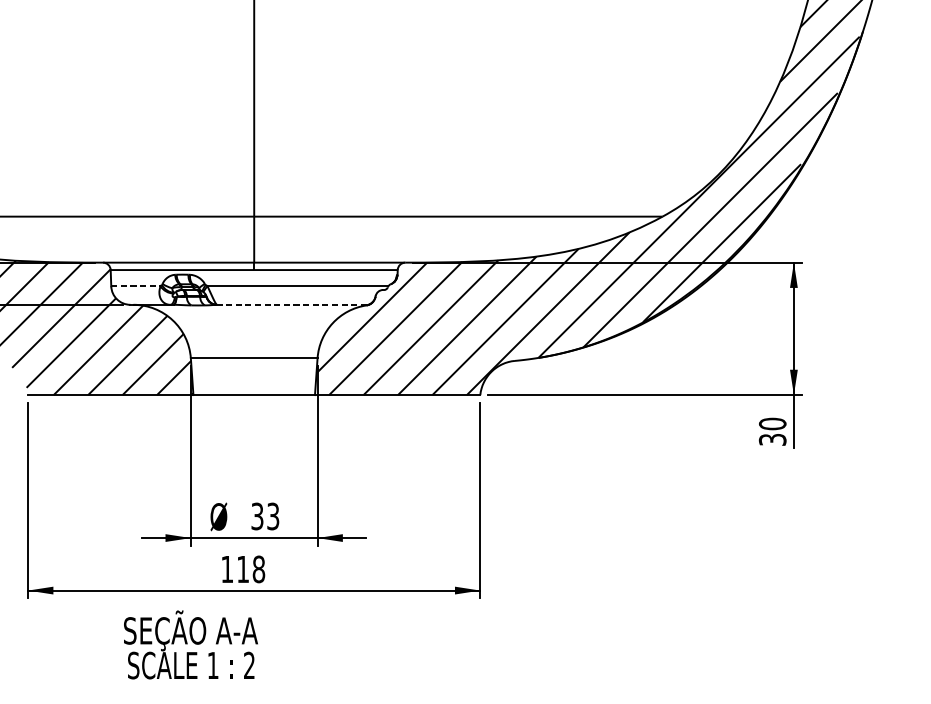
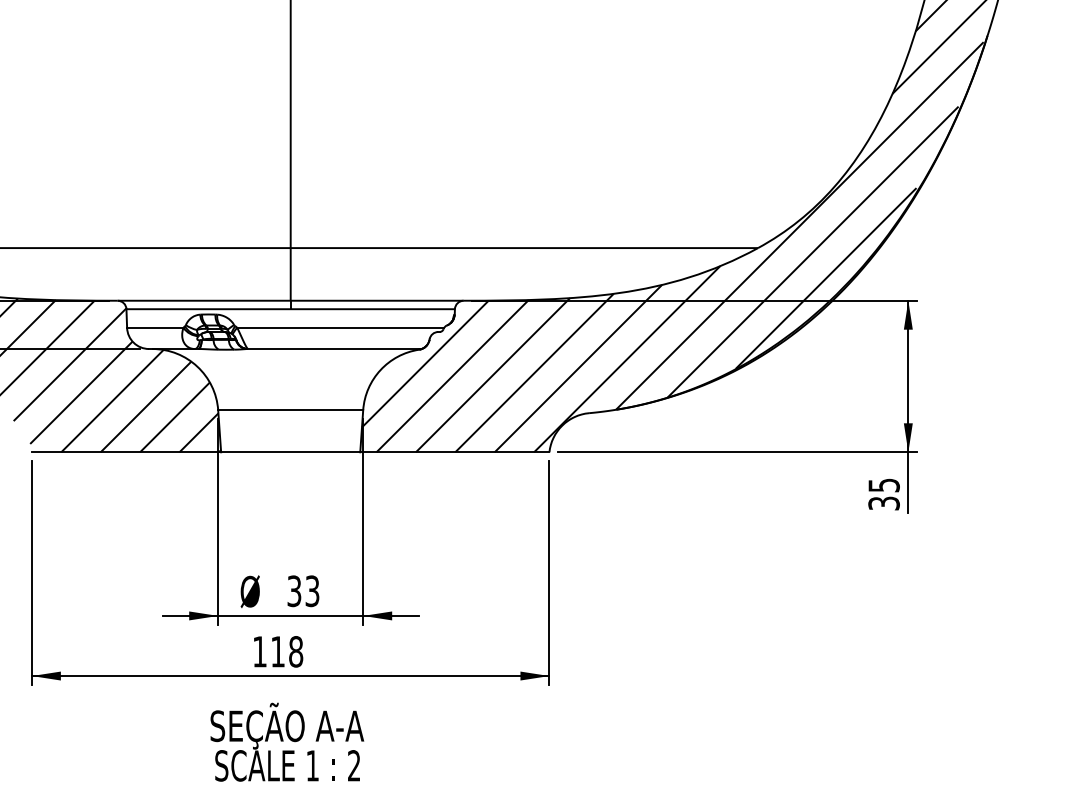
line: (136, 286) -> (155, 327), dashed -> solid
line: (292, 305) -> (334, 349), dashed -> solid
text: (772, 424) -> (883, 485), 30 -> 35
text: (191, 644) -> (287, 741), moved

